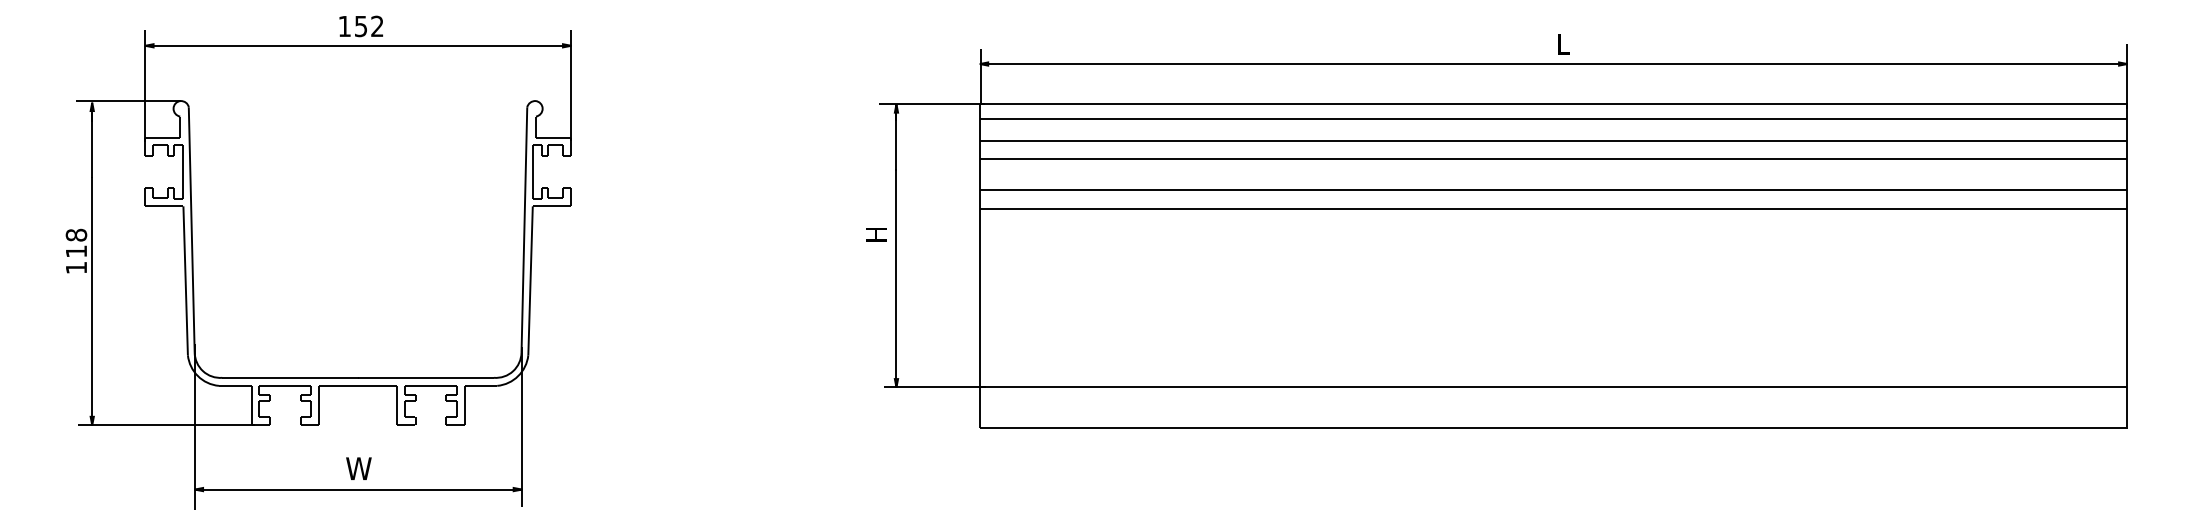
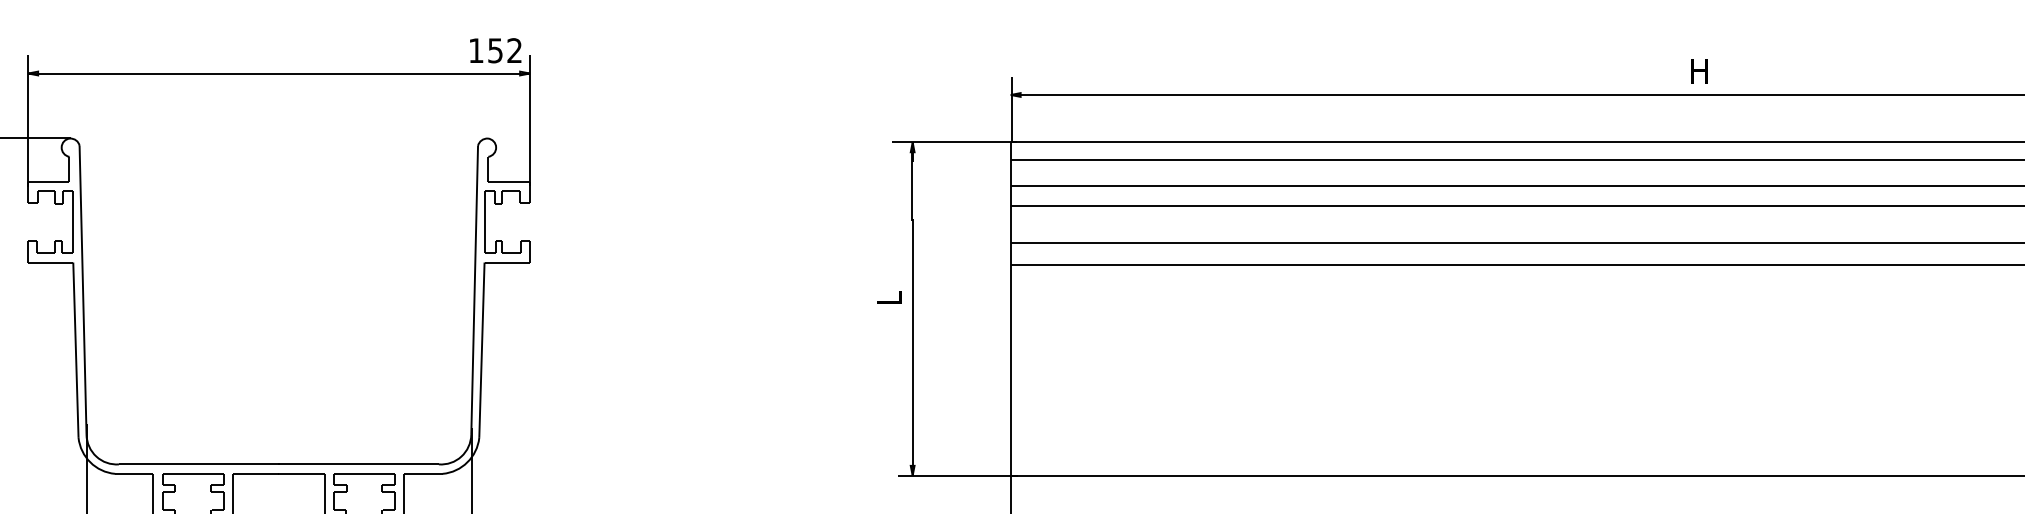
text: (360, 26) -> (494, 50), moved
text: (1566, 44) -> (1701, 71), L -> H
text: (876, 233) -> (889, 294), H -> L

